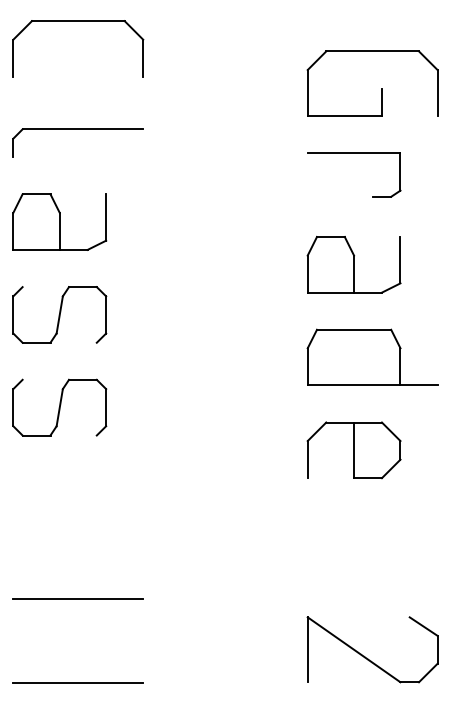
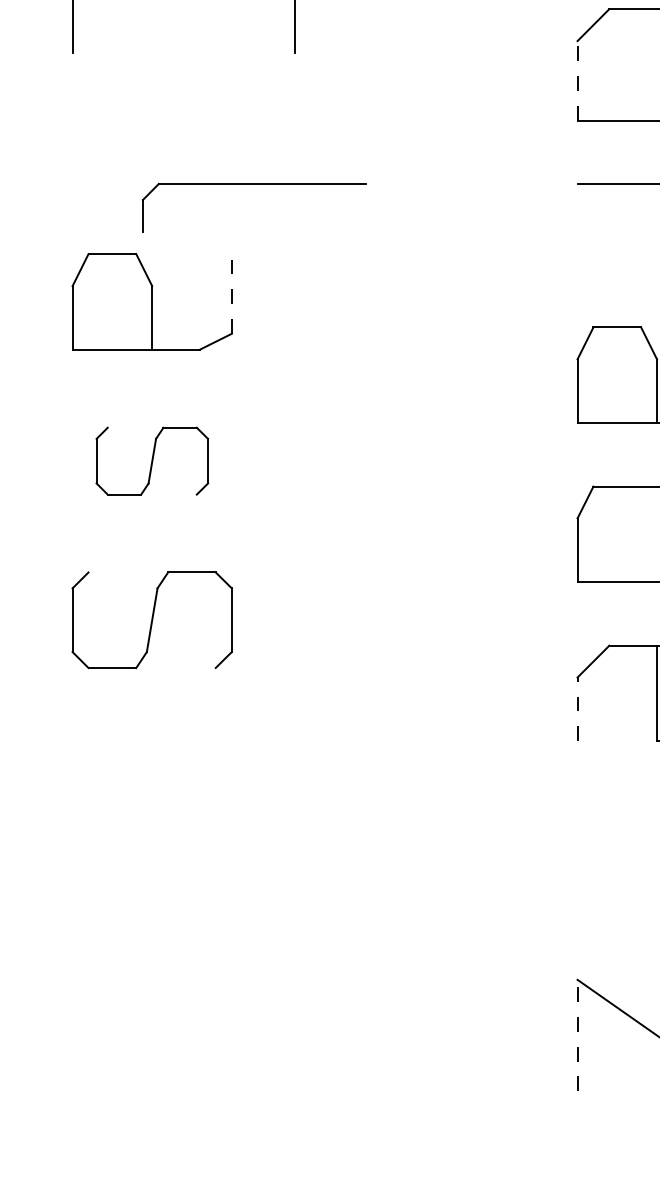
line: (307, 92) -> (577, 79), solid -> dashed
part: (77, 129) -> (252, 184), moved
line: (106, 216) -> (232, 292), solid -> dashed
part: (59, 314) -> (151, 460), size x0.7
line: (307, 459) -> (577, 709), solid -> dashed
line: (78, 599) -> (184, 949), removed
line: (307, 649) -> (577, 1035), solid -> dashed
line: (78, 682) -> (184, 1091), removed

